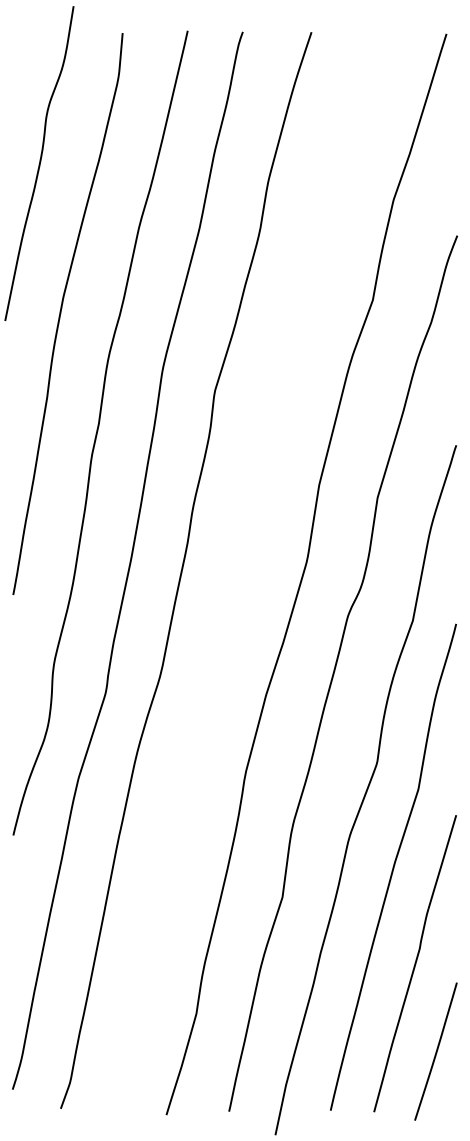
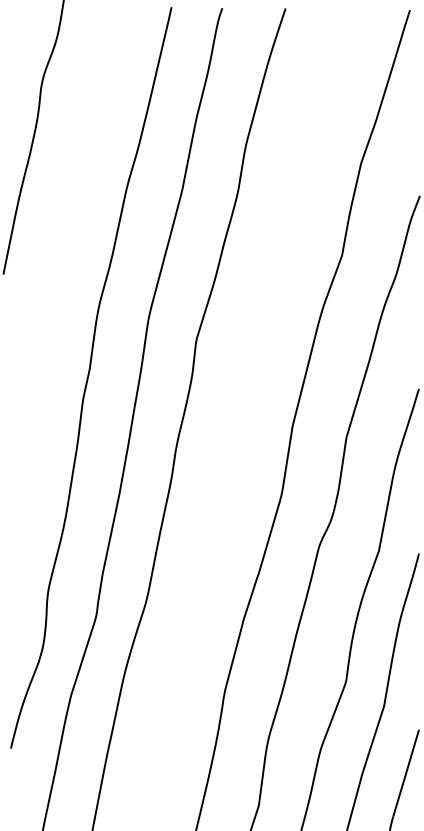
curve: (61, 313) -> (55, 267), removed

